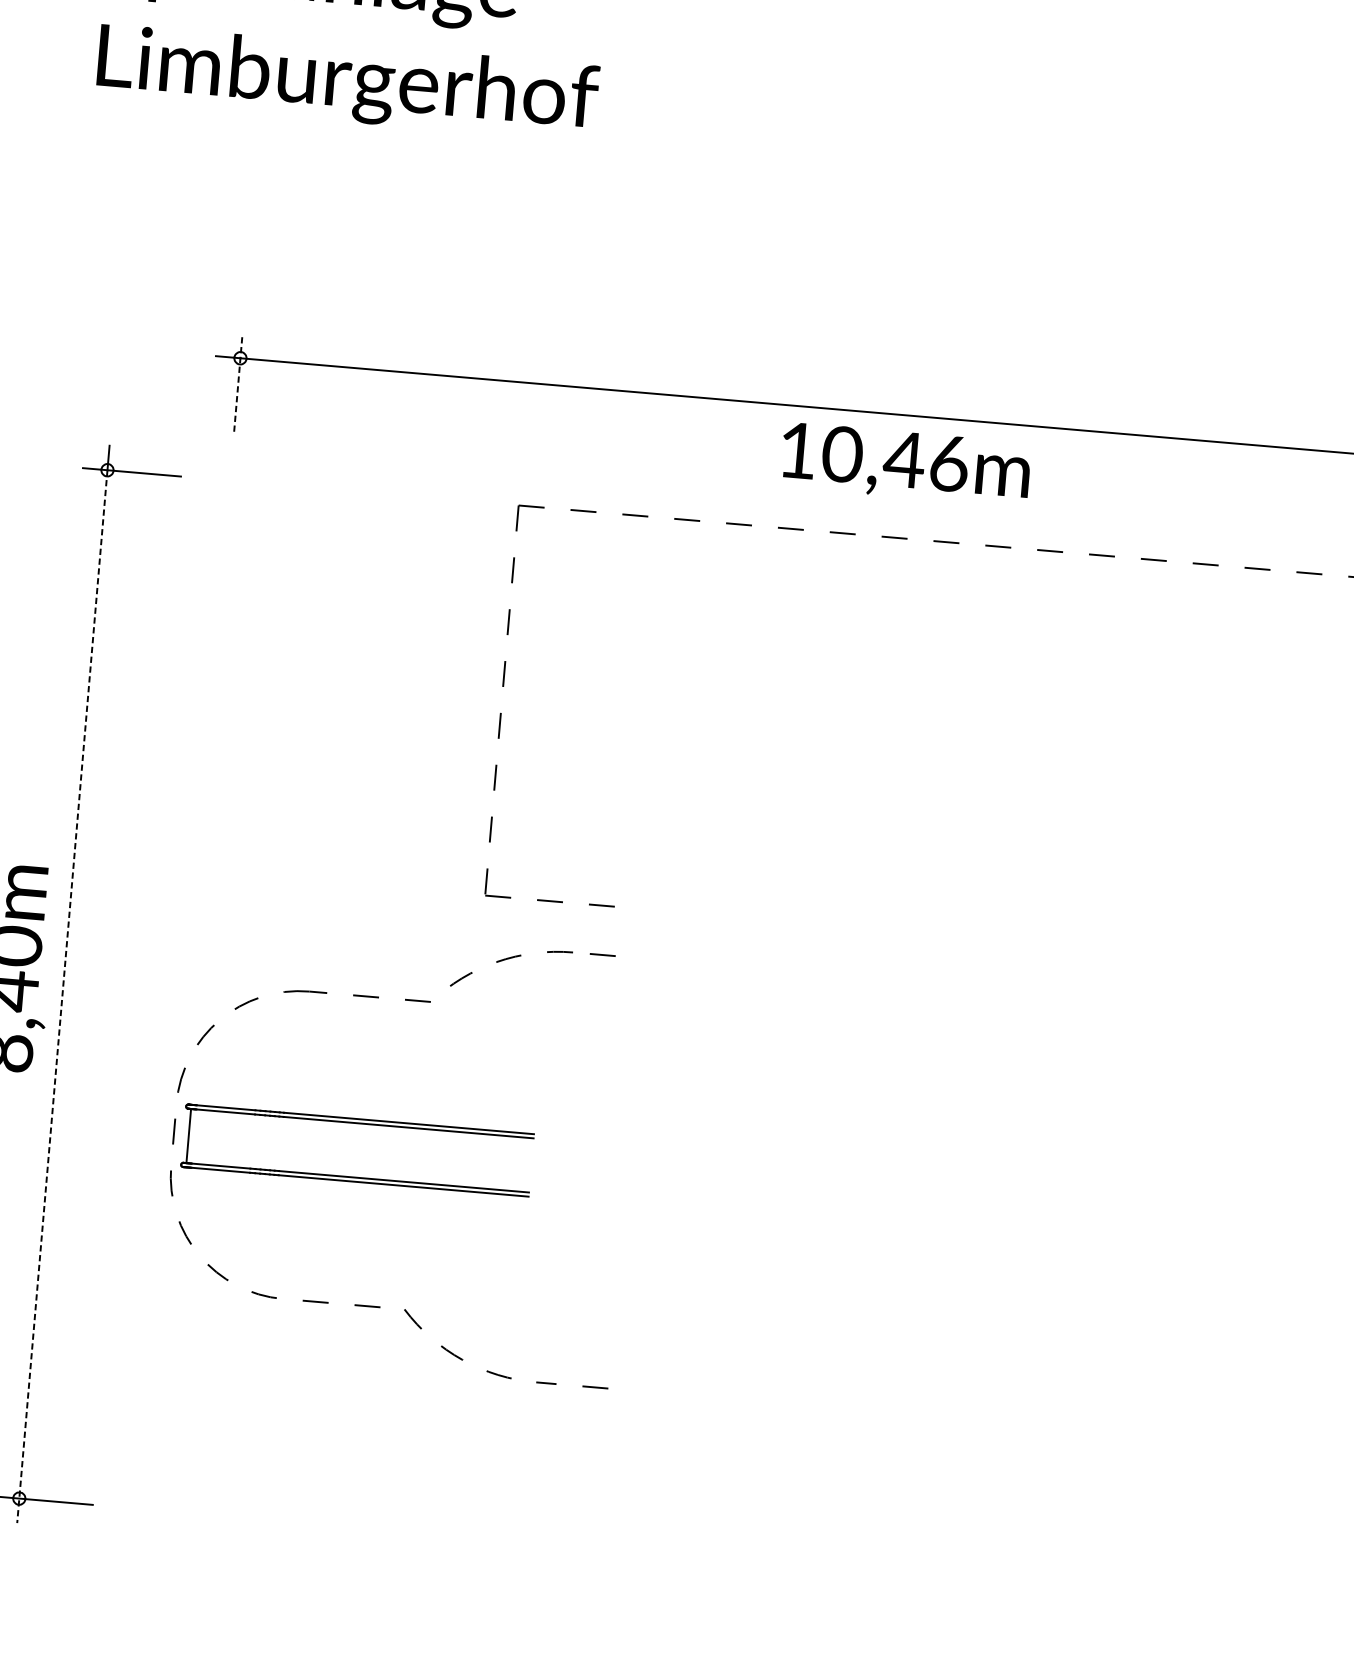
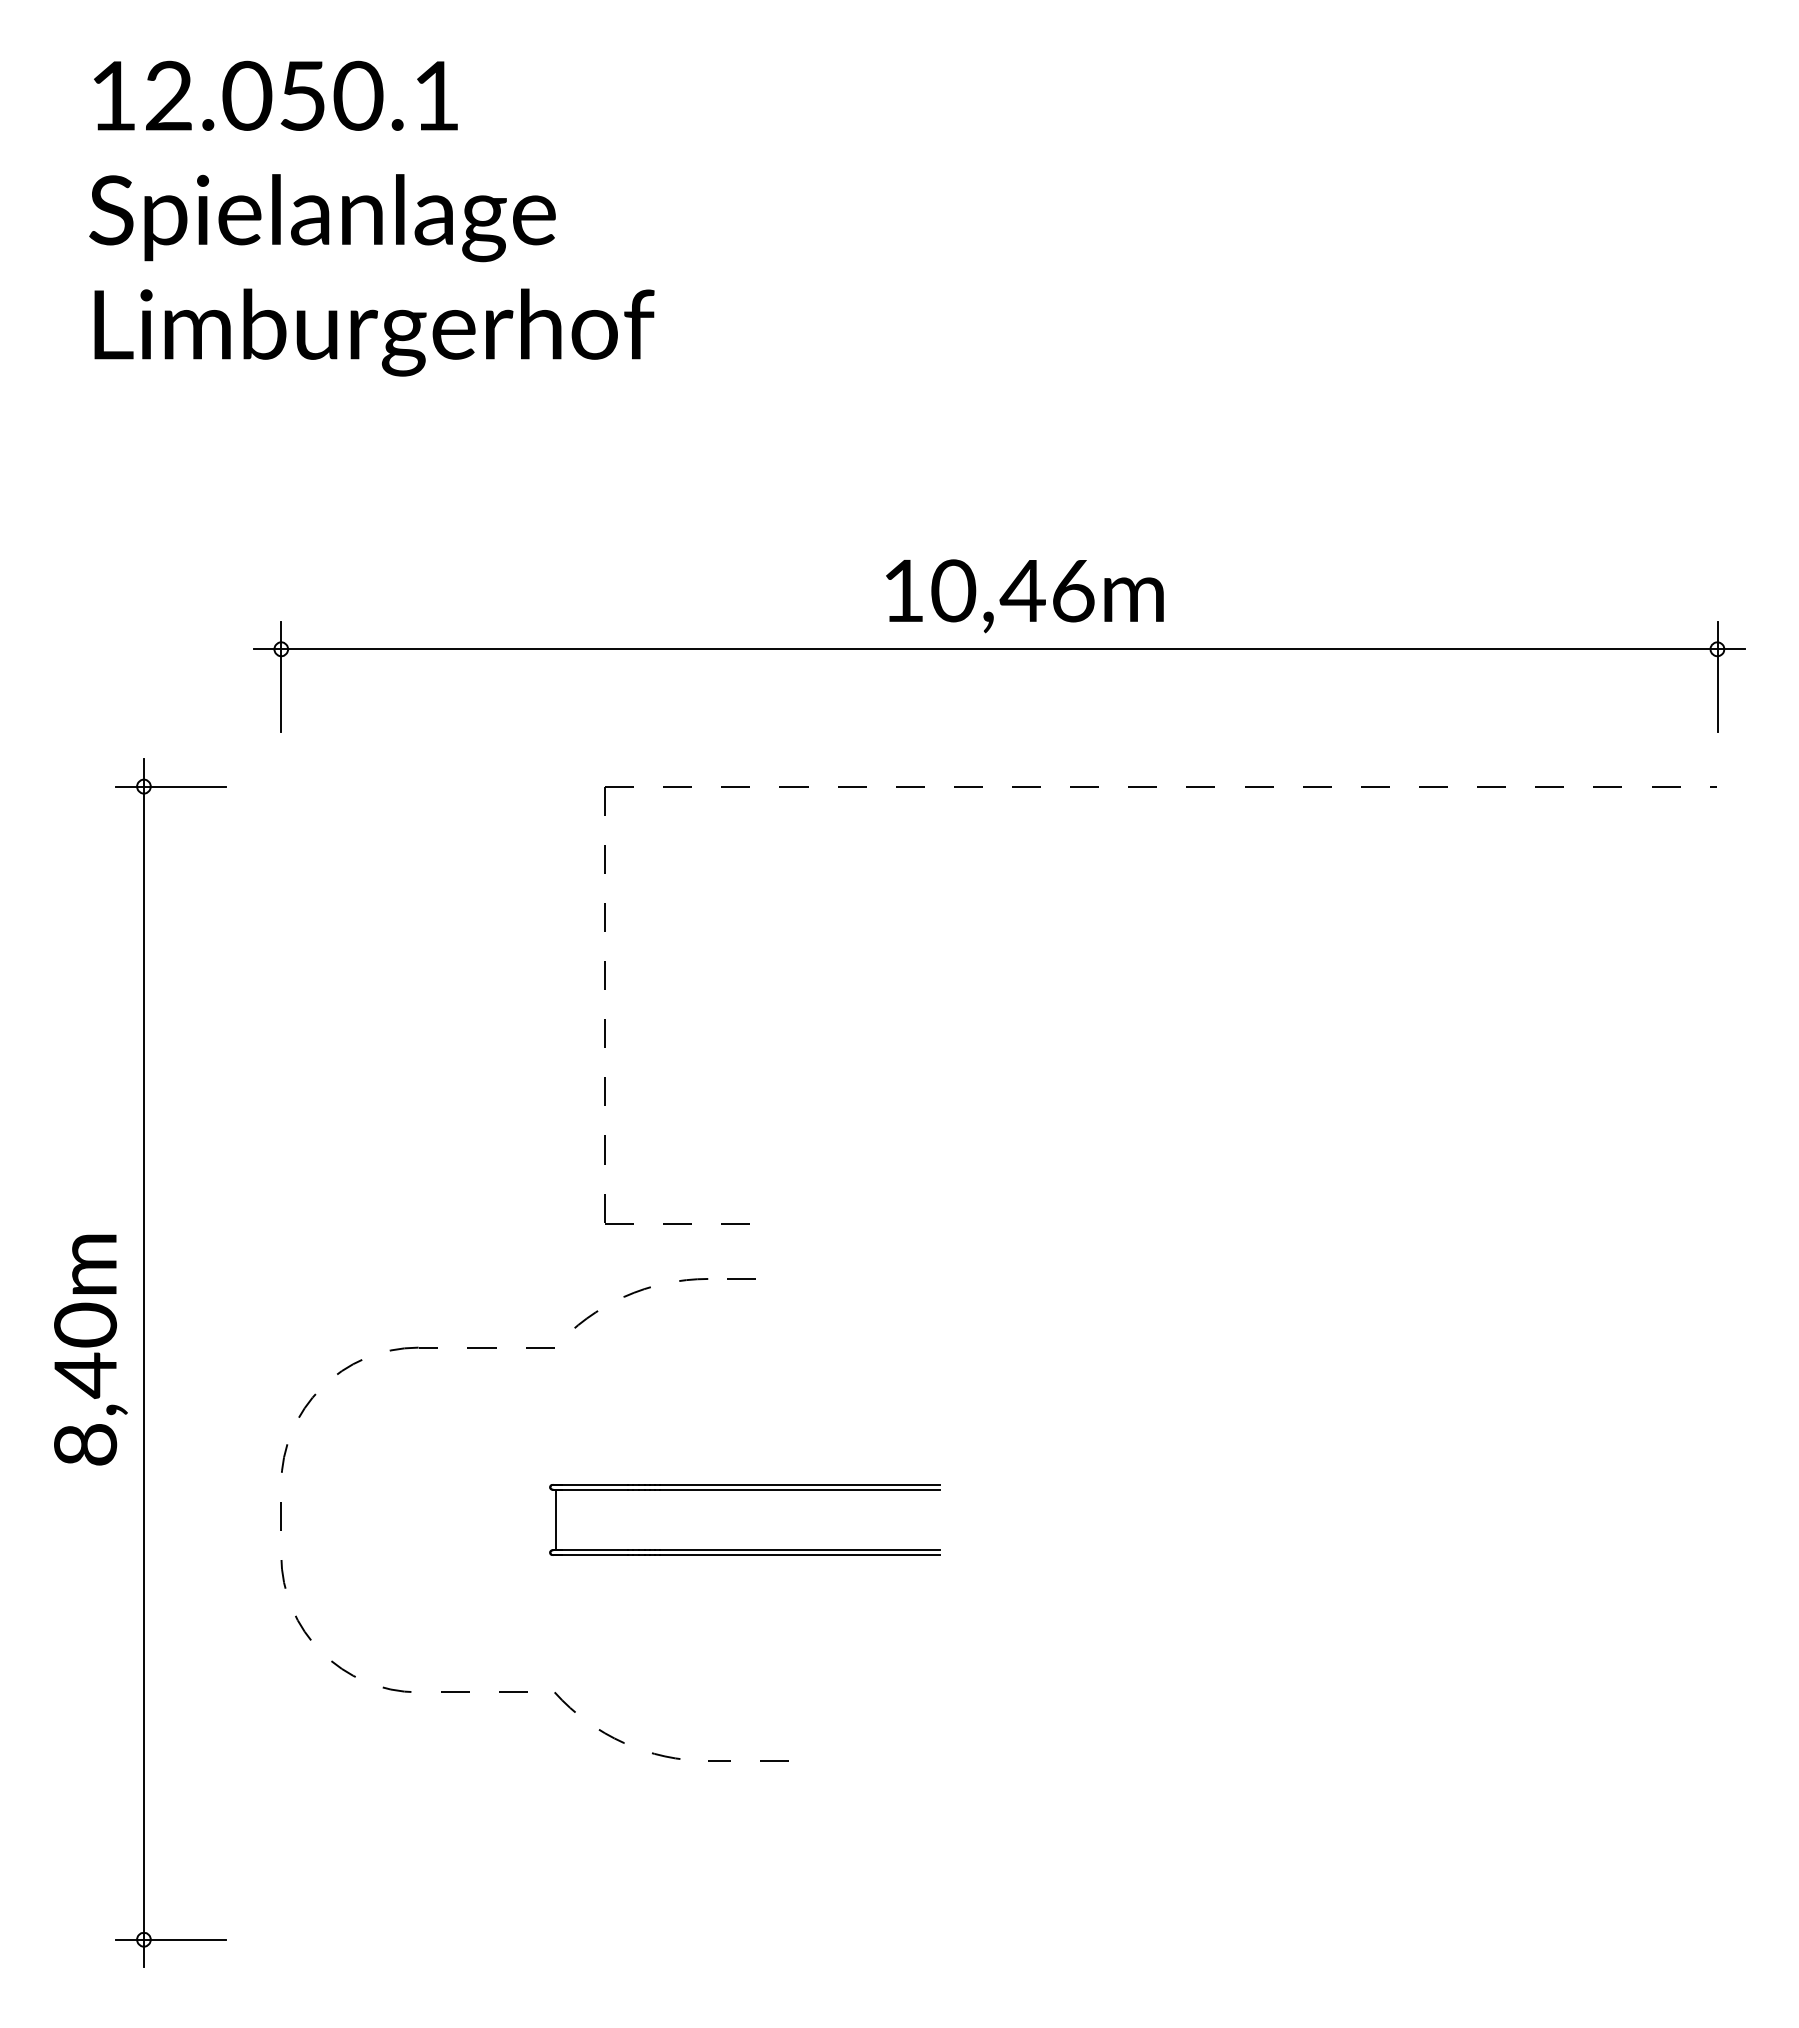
line: (238, 382) -> (281, 676), dashed -> solid
text: (905, 464) -> (1024, 596), moved
line: (61, 997) -> (143, 1377), dashed -> solid
part: (359, 1124) -> (744, 1490), moved

